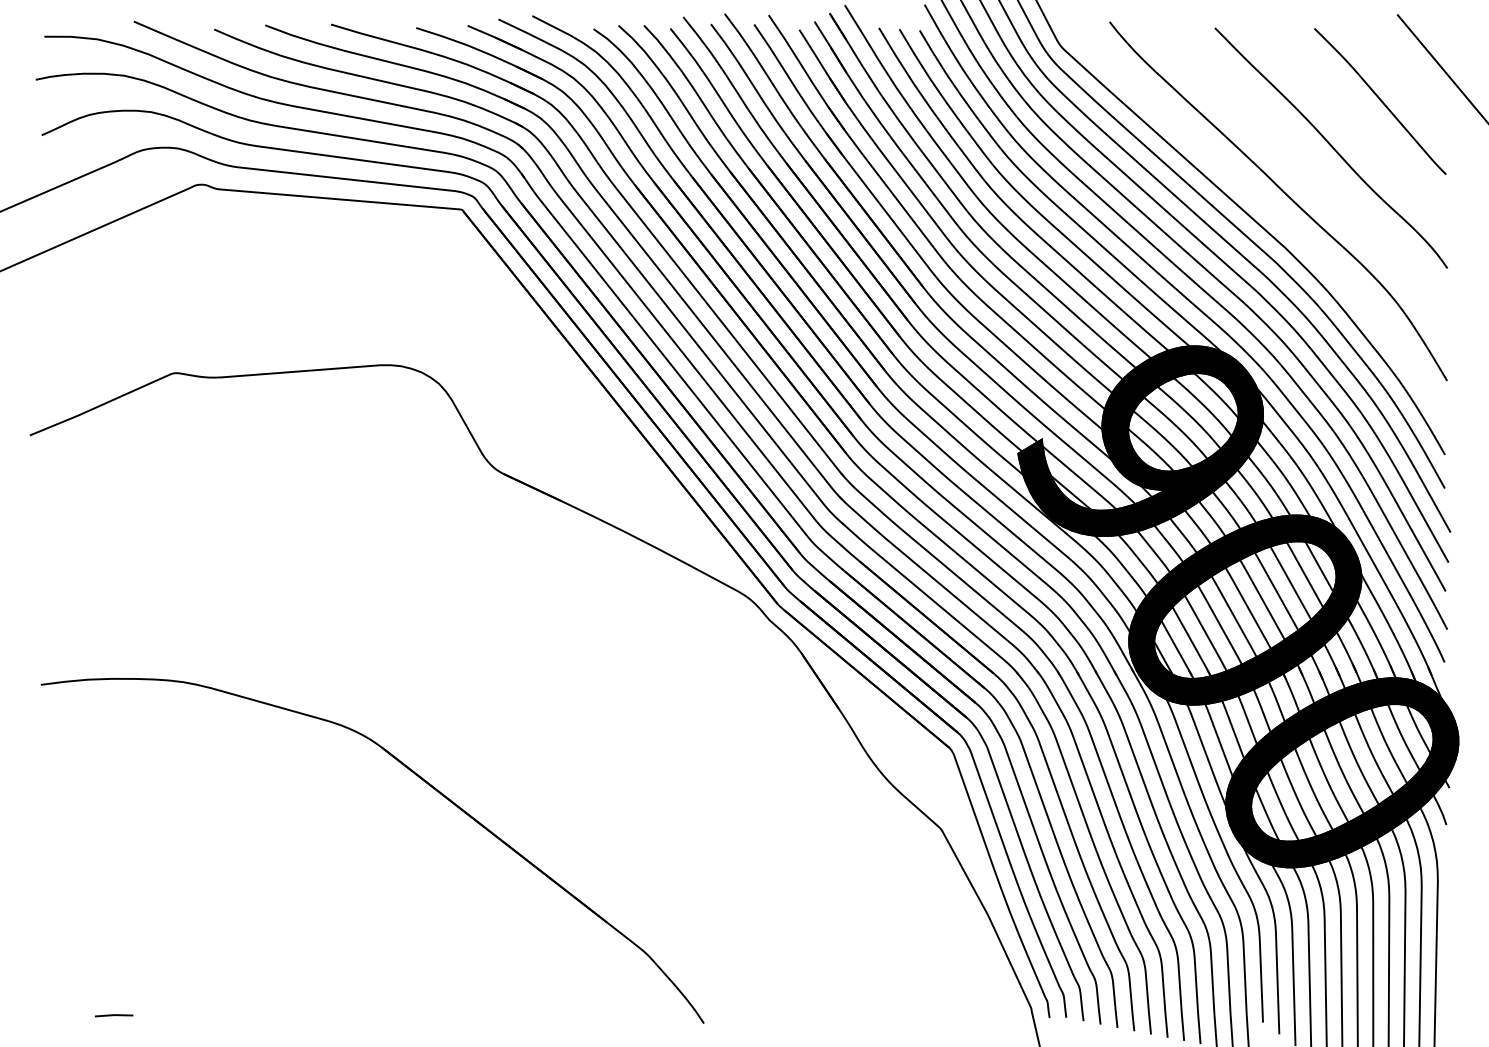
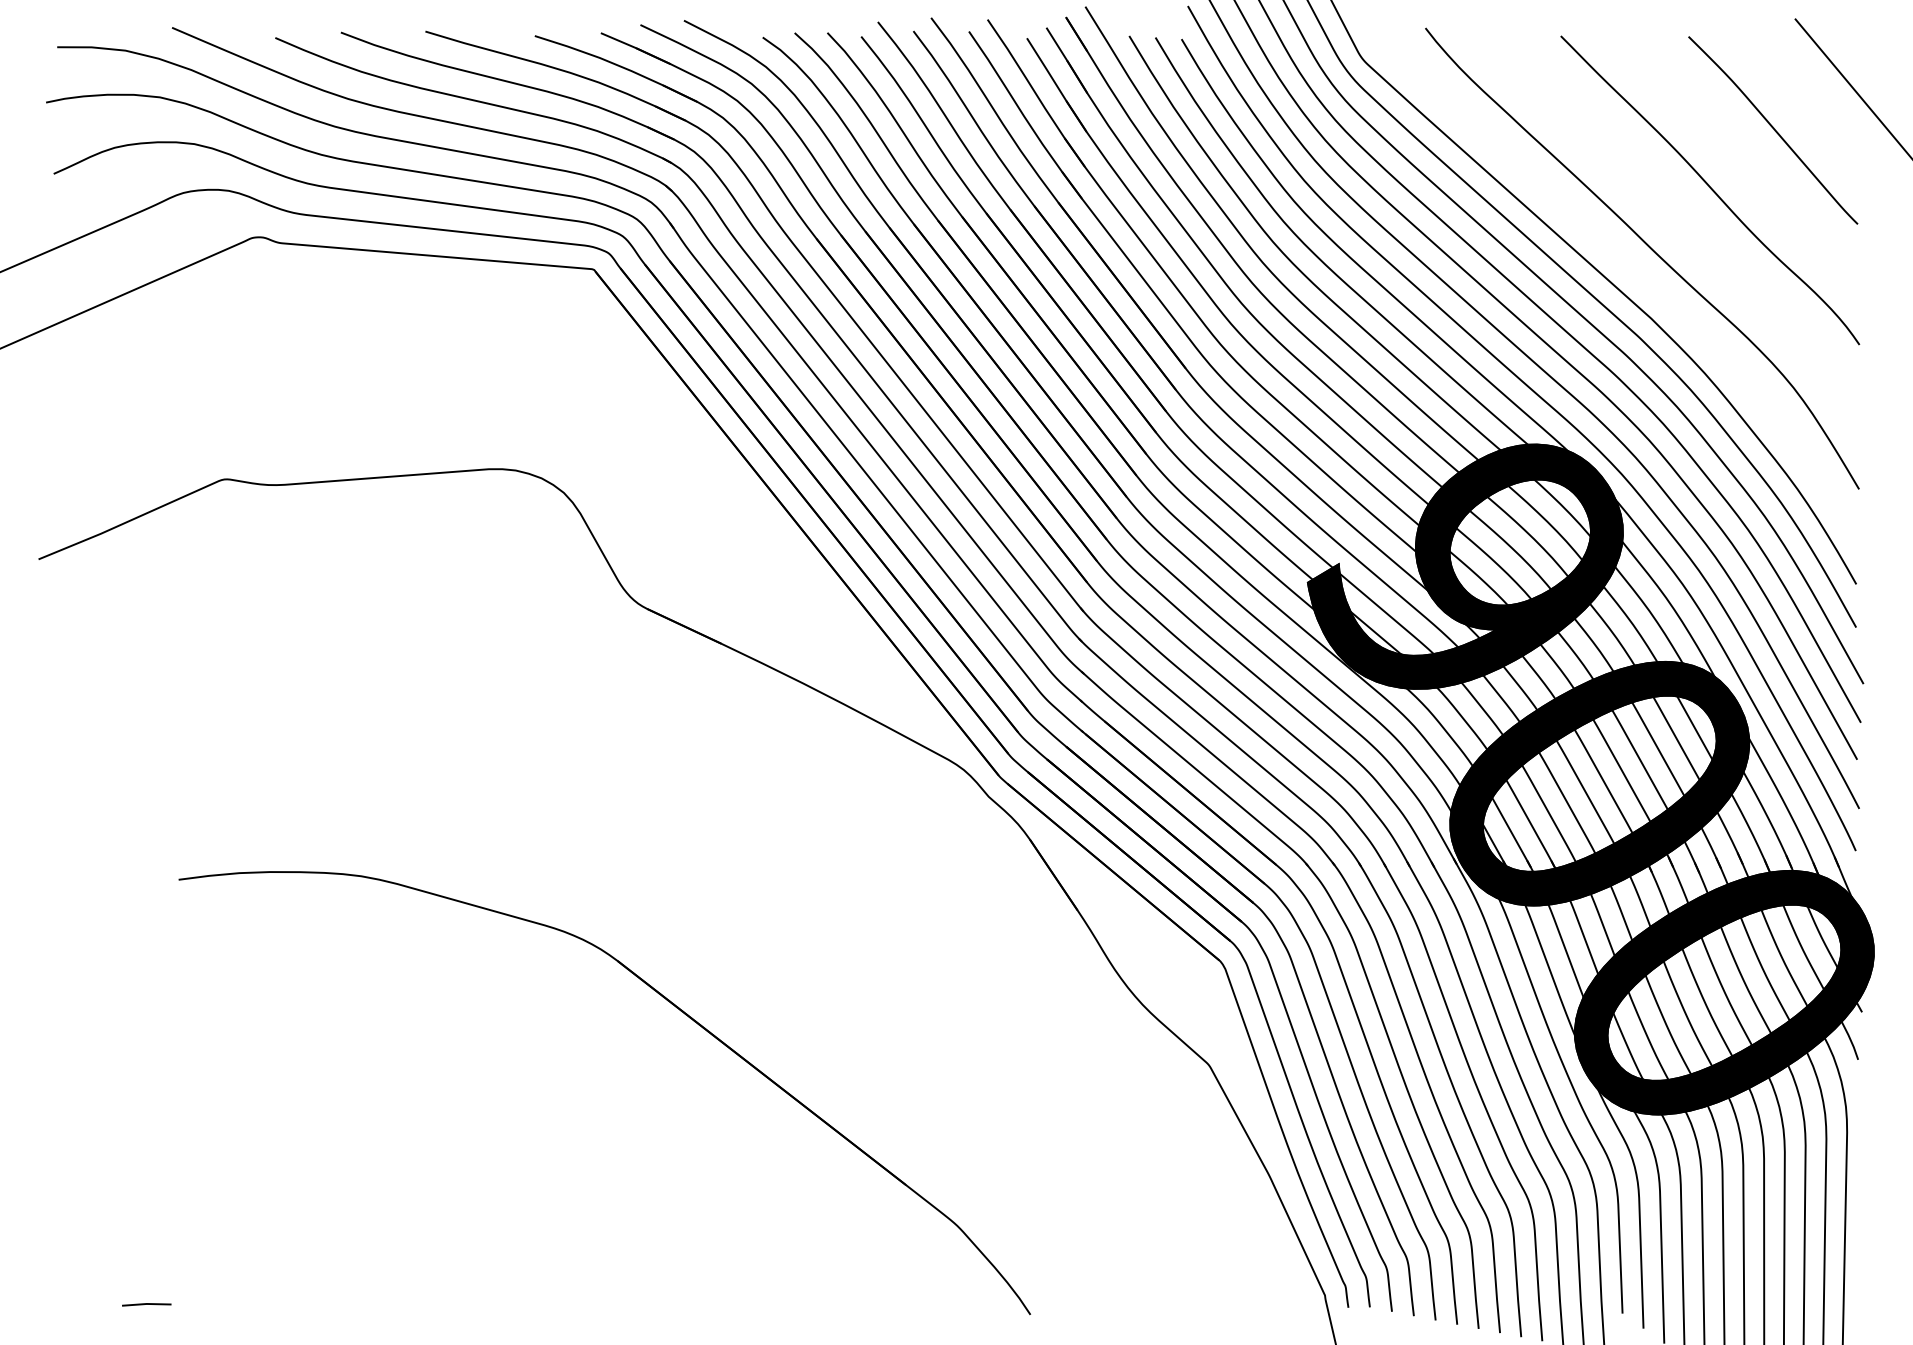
part: (428, 785) -> (676, 1008), moved

